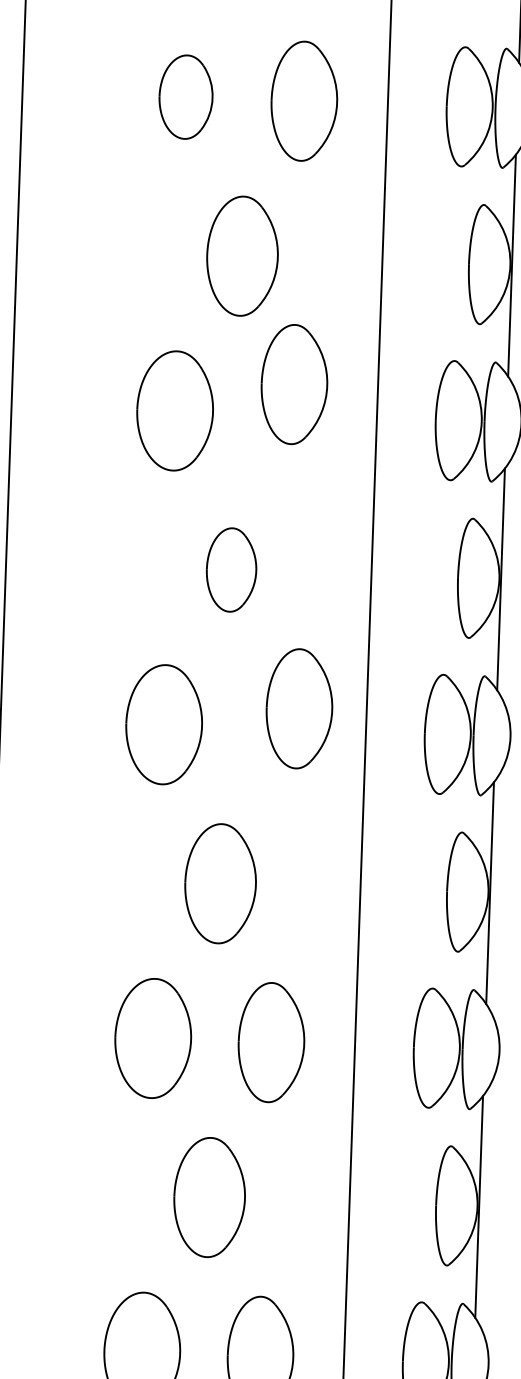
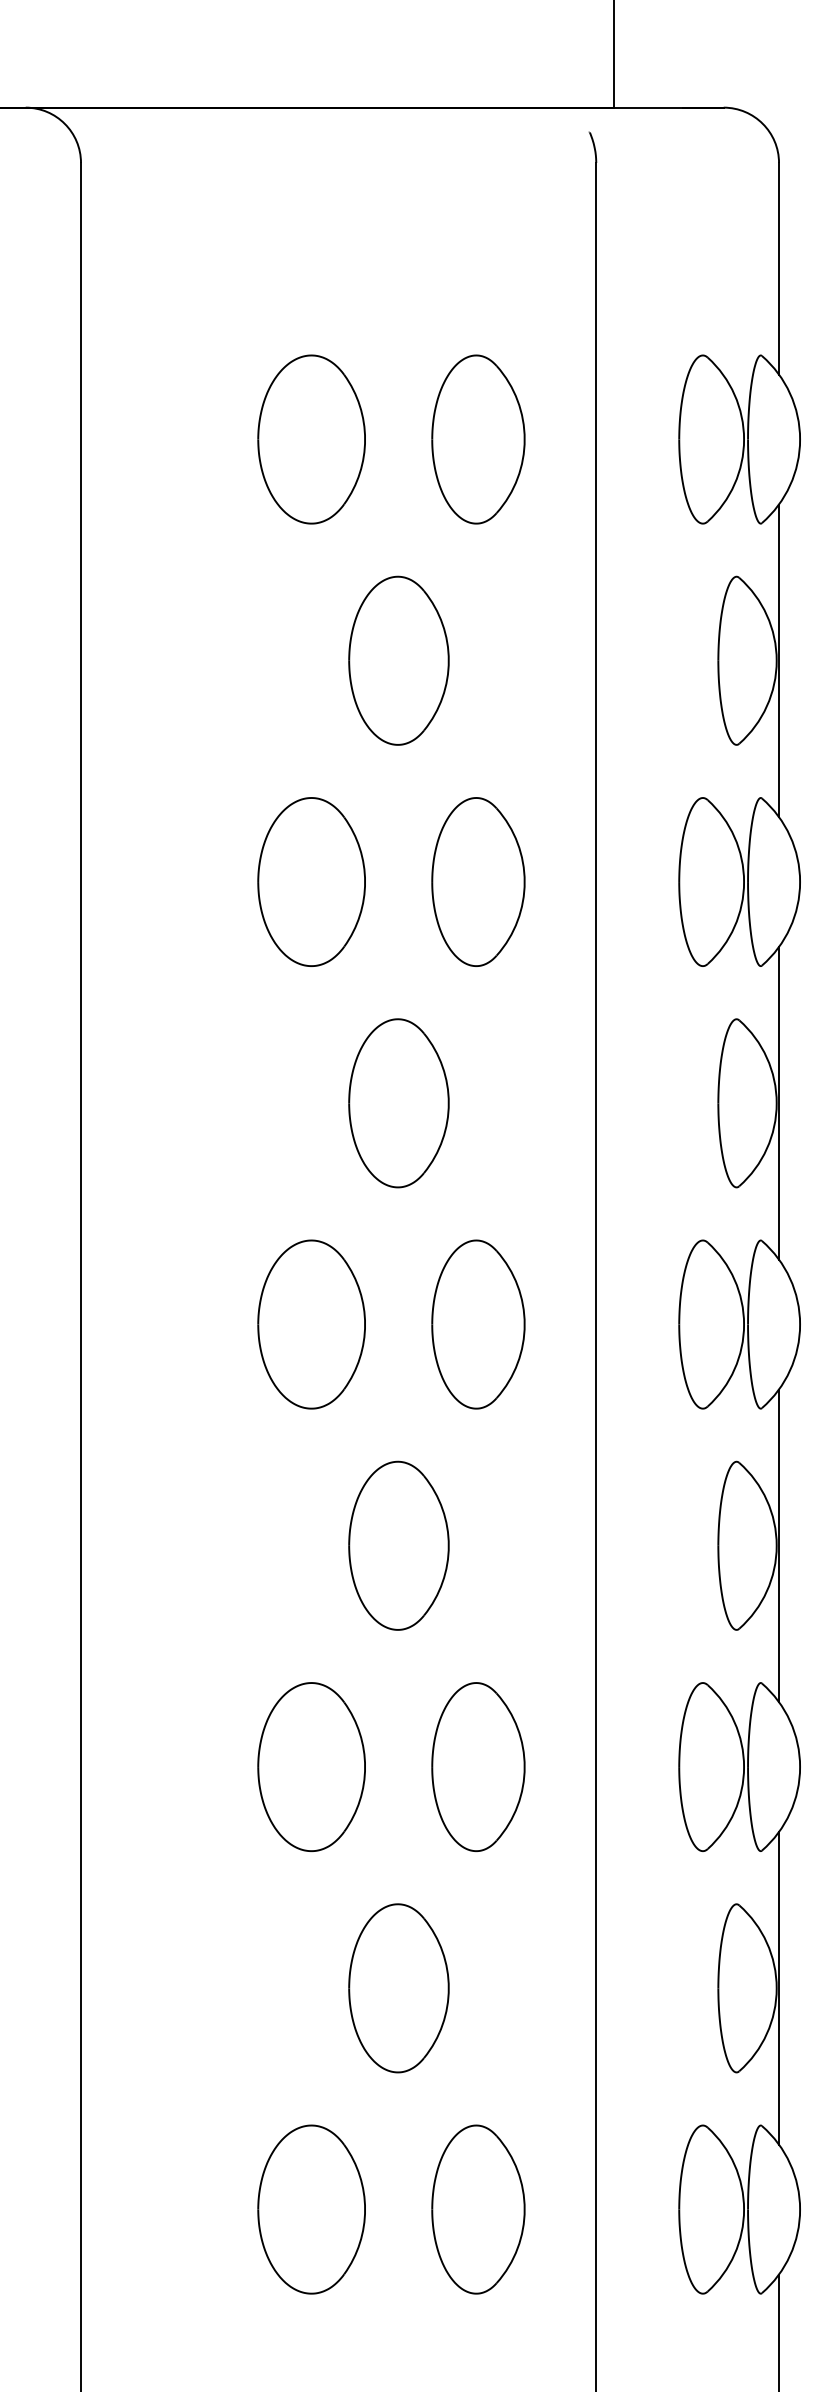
part: (185, 97) -> (311, 439), size x1.43
part: (294, 384) -> (478, 881), moved
part: (231, 570) -> (398, 1103), size x1.43
part: (299, 708) -> (478, 1324), moved

